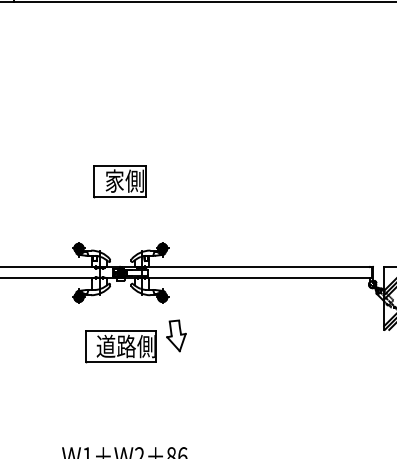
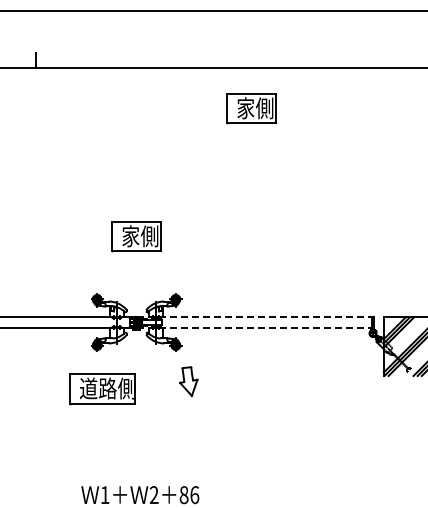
part: (243, 45) -> (251, 108), added
line: (247, 267) -> (255, 317), solid -> dashed
line: (247, 278) -> (255, 327), solid -> dashed
part: (120, 347) -> (102, 389), moved

